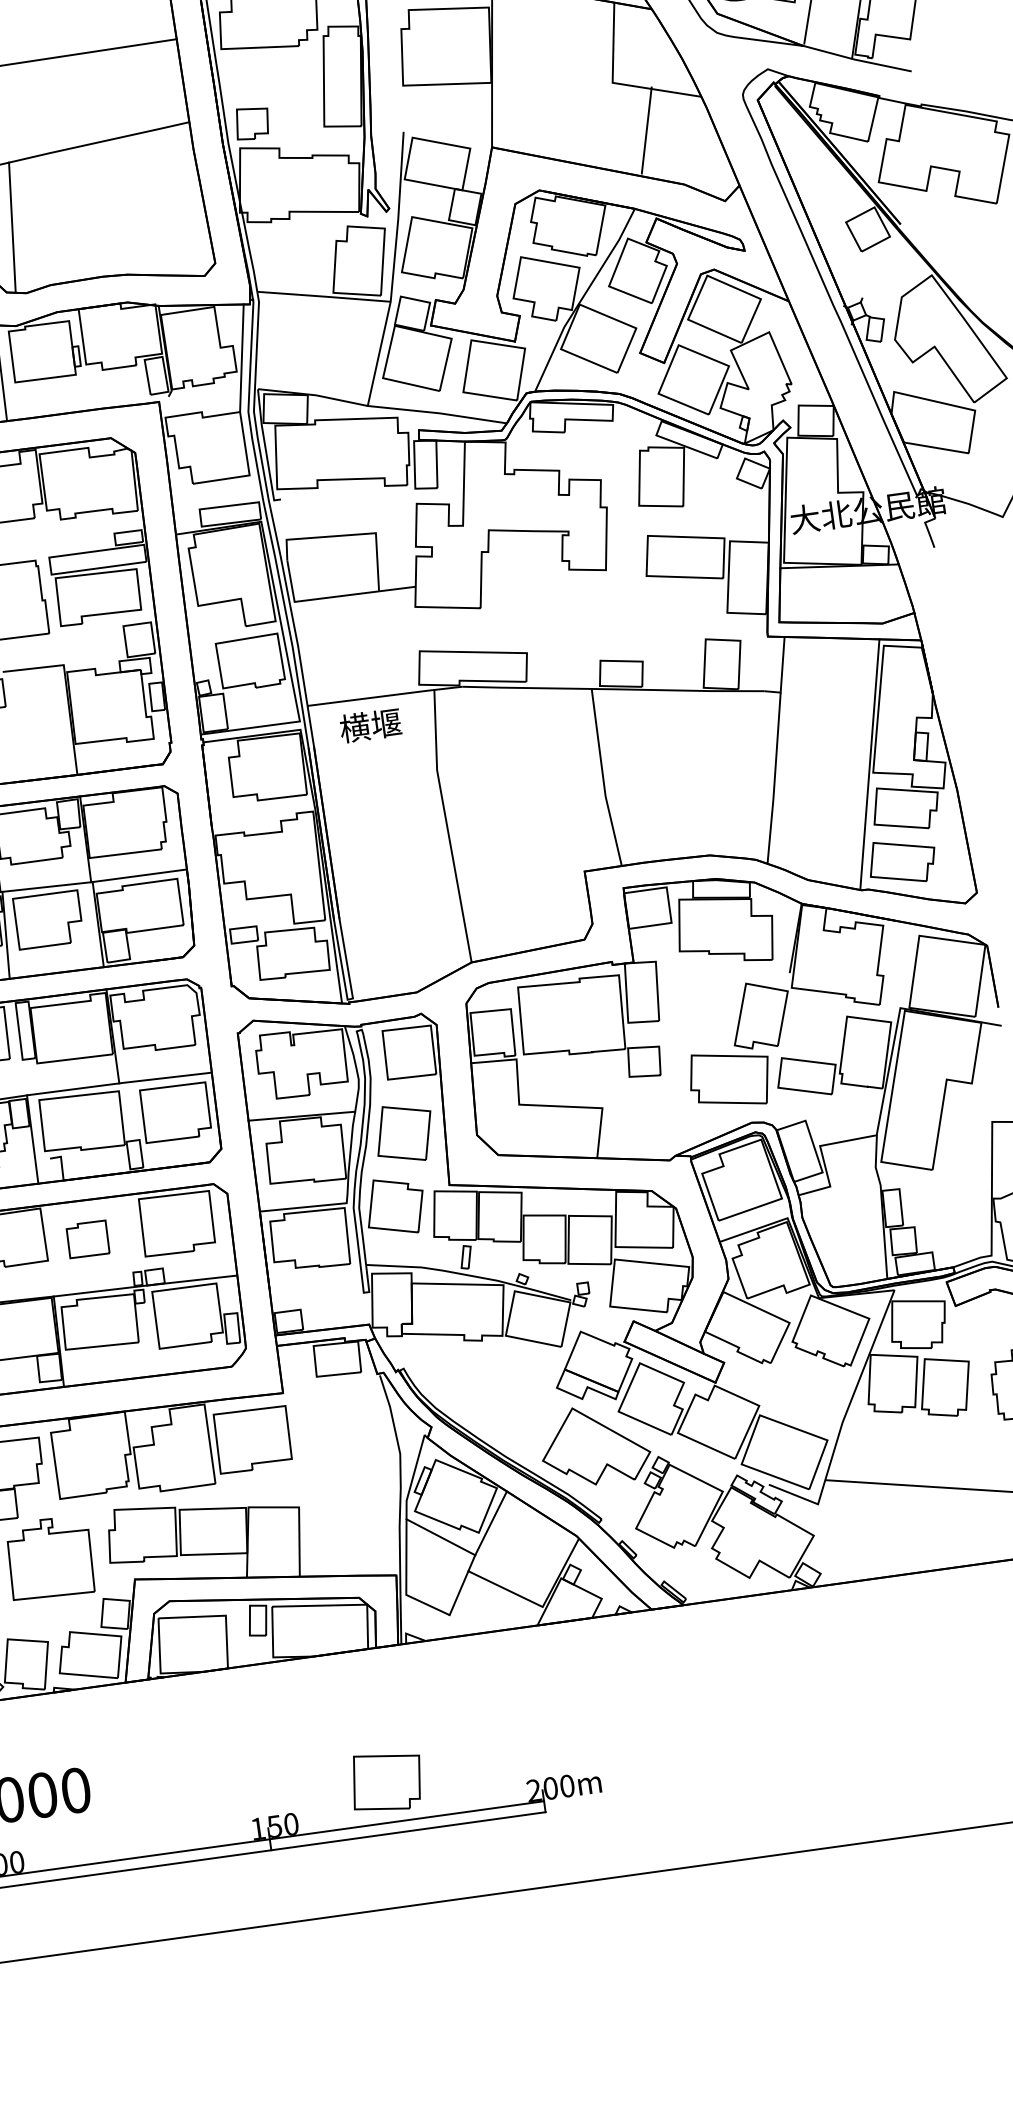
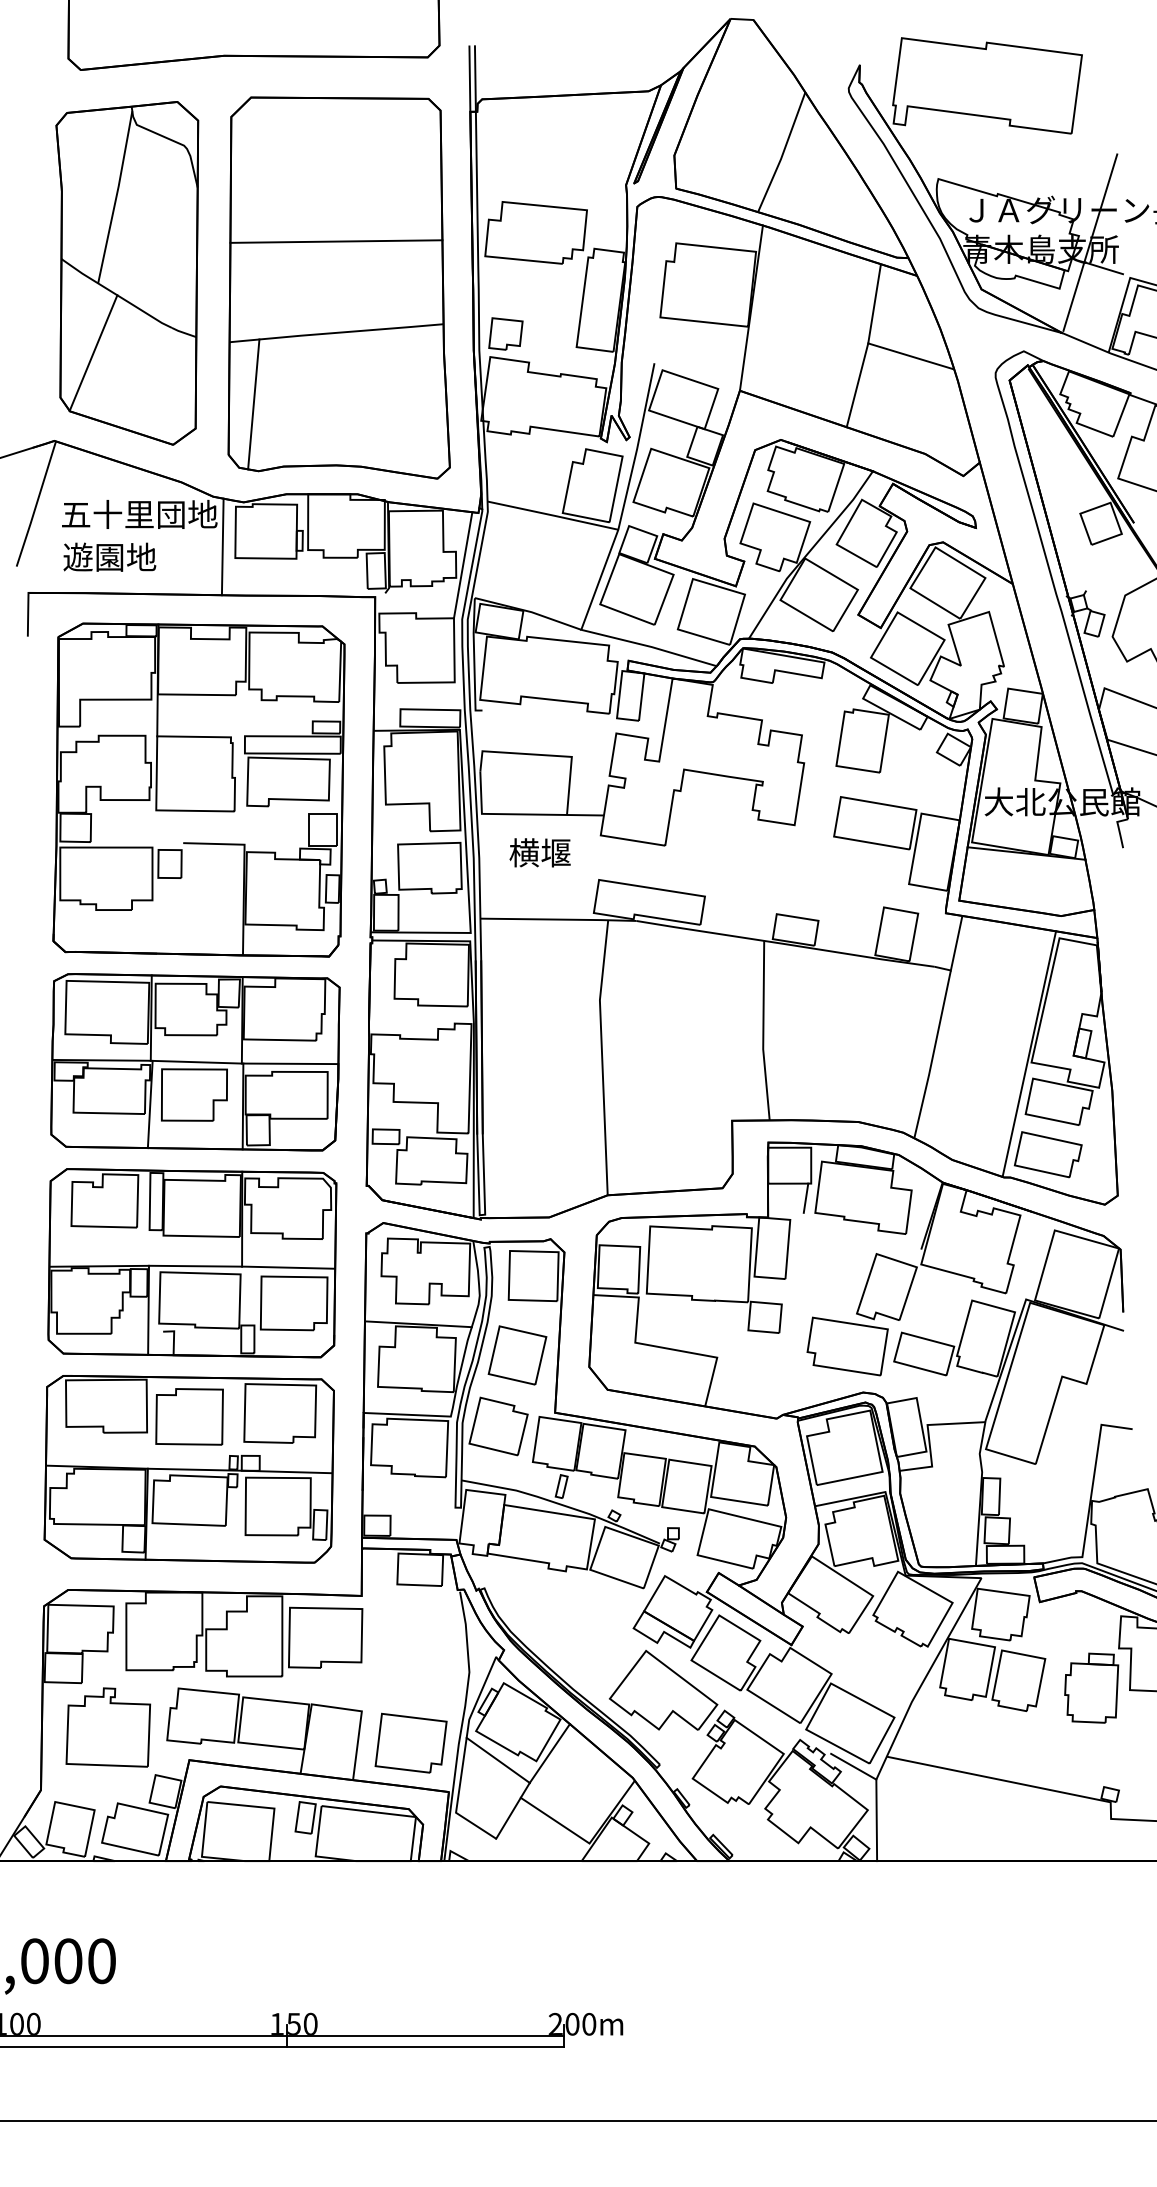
line: (646, 130) -> (857, 385), moved
text: (369, 725) -> (539, 852), moved
line: (667, 937) -> (805, 1197), added
part: (87, 1239) -> (189, 1416), size x1.67
line: (823, 1544) -> (876, 1820), added
part: (386, 1781) -> (410, 1742), moved

